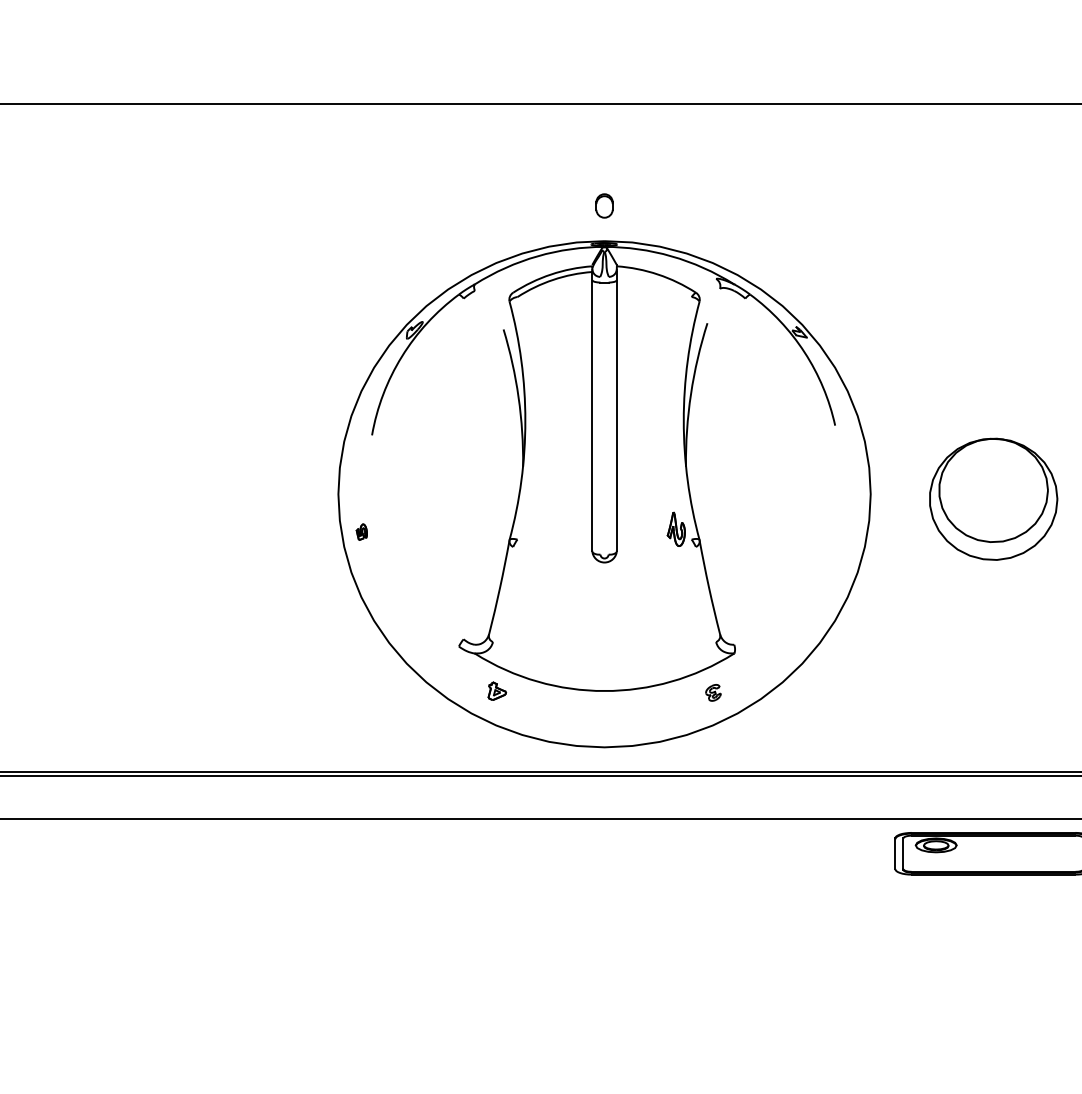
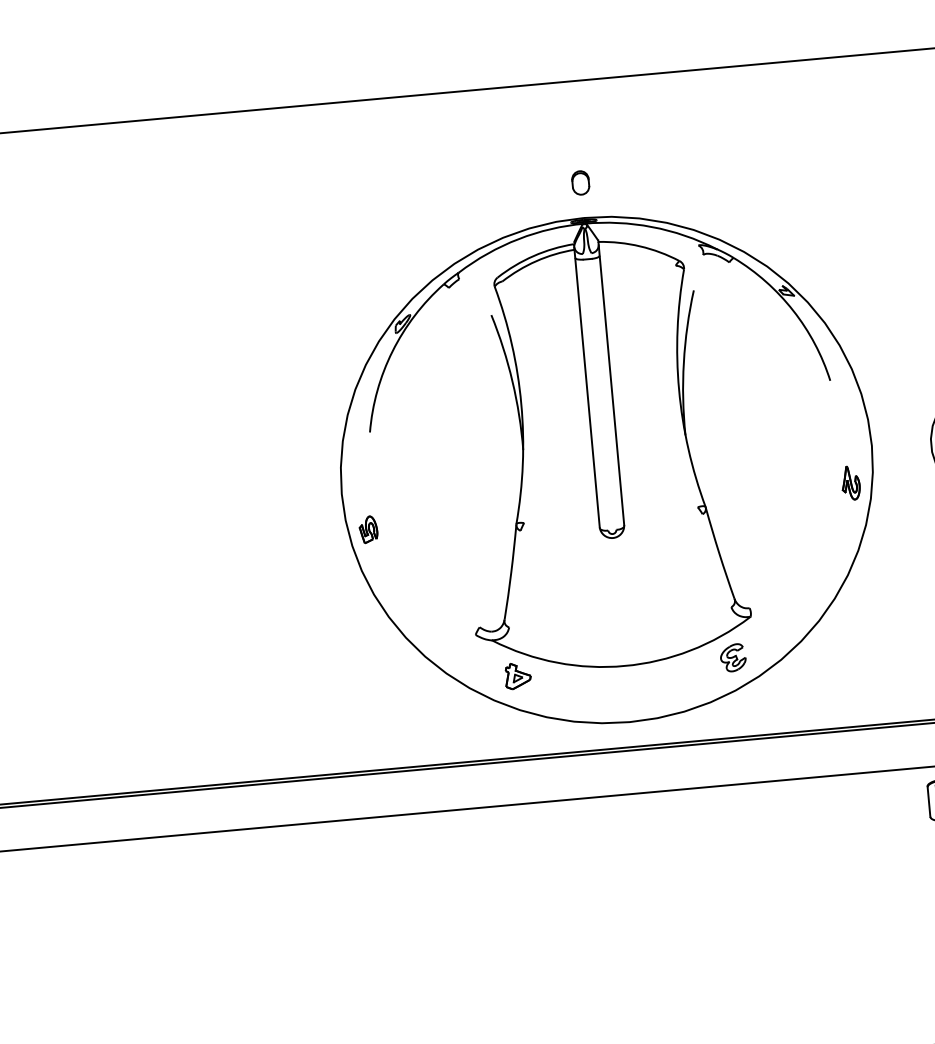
part: (675, 528) -> (849, 482), moved
part: (361, 532) -> (368, 530), size x1.67
part: (496, 690) -> (517, 675), size x1.43
part: (713, 692) -> (733, 657), size x1.67

